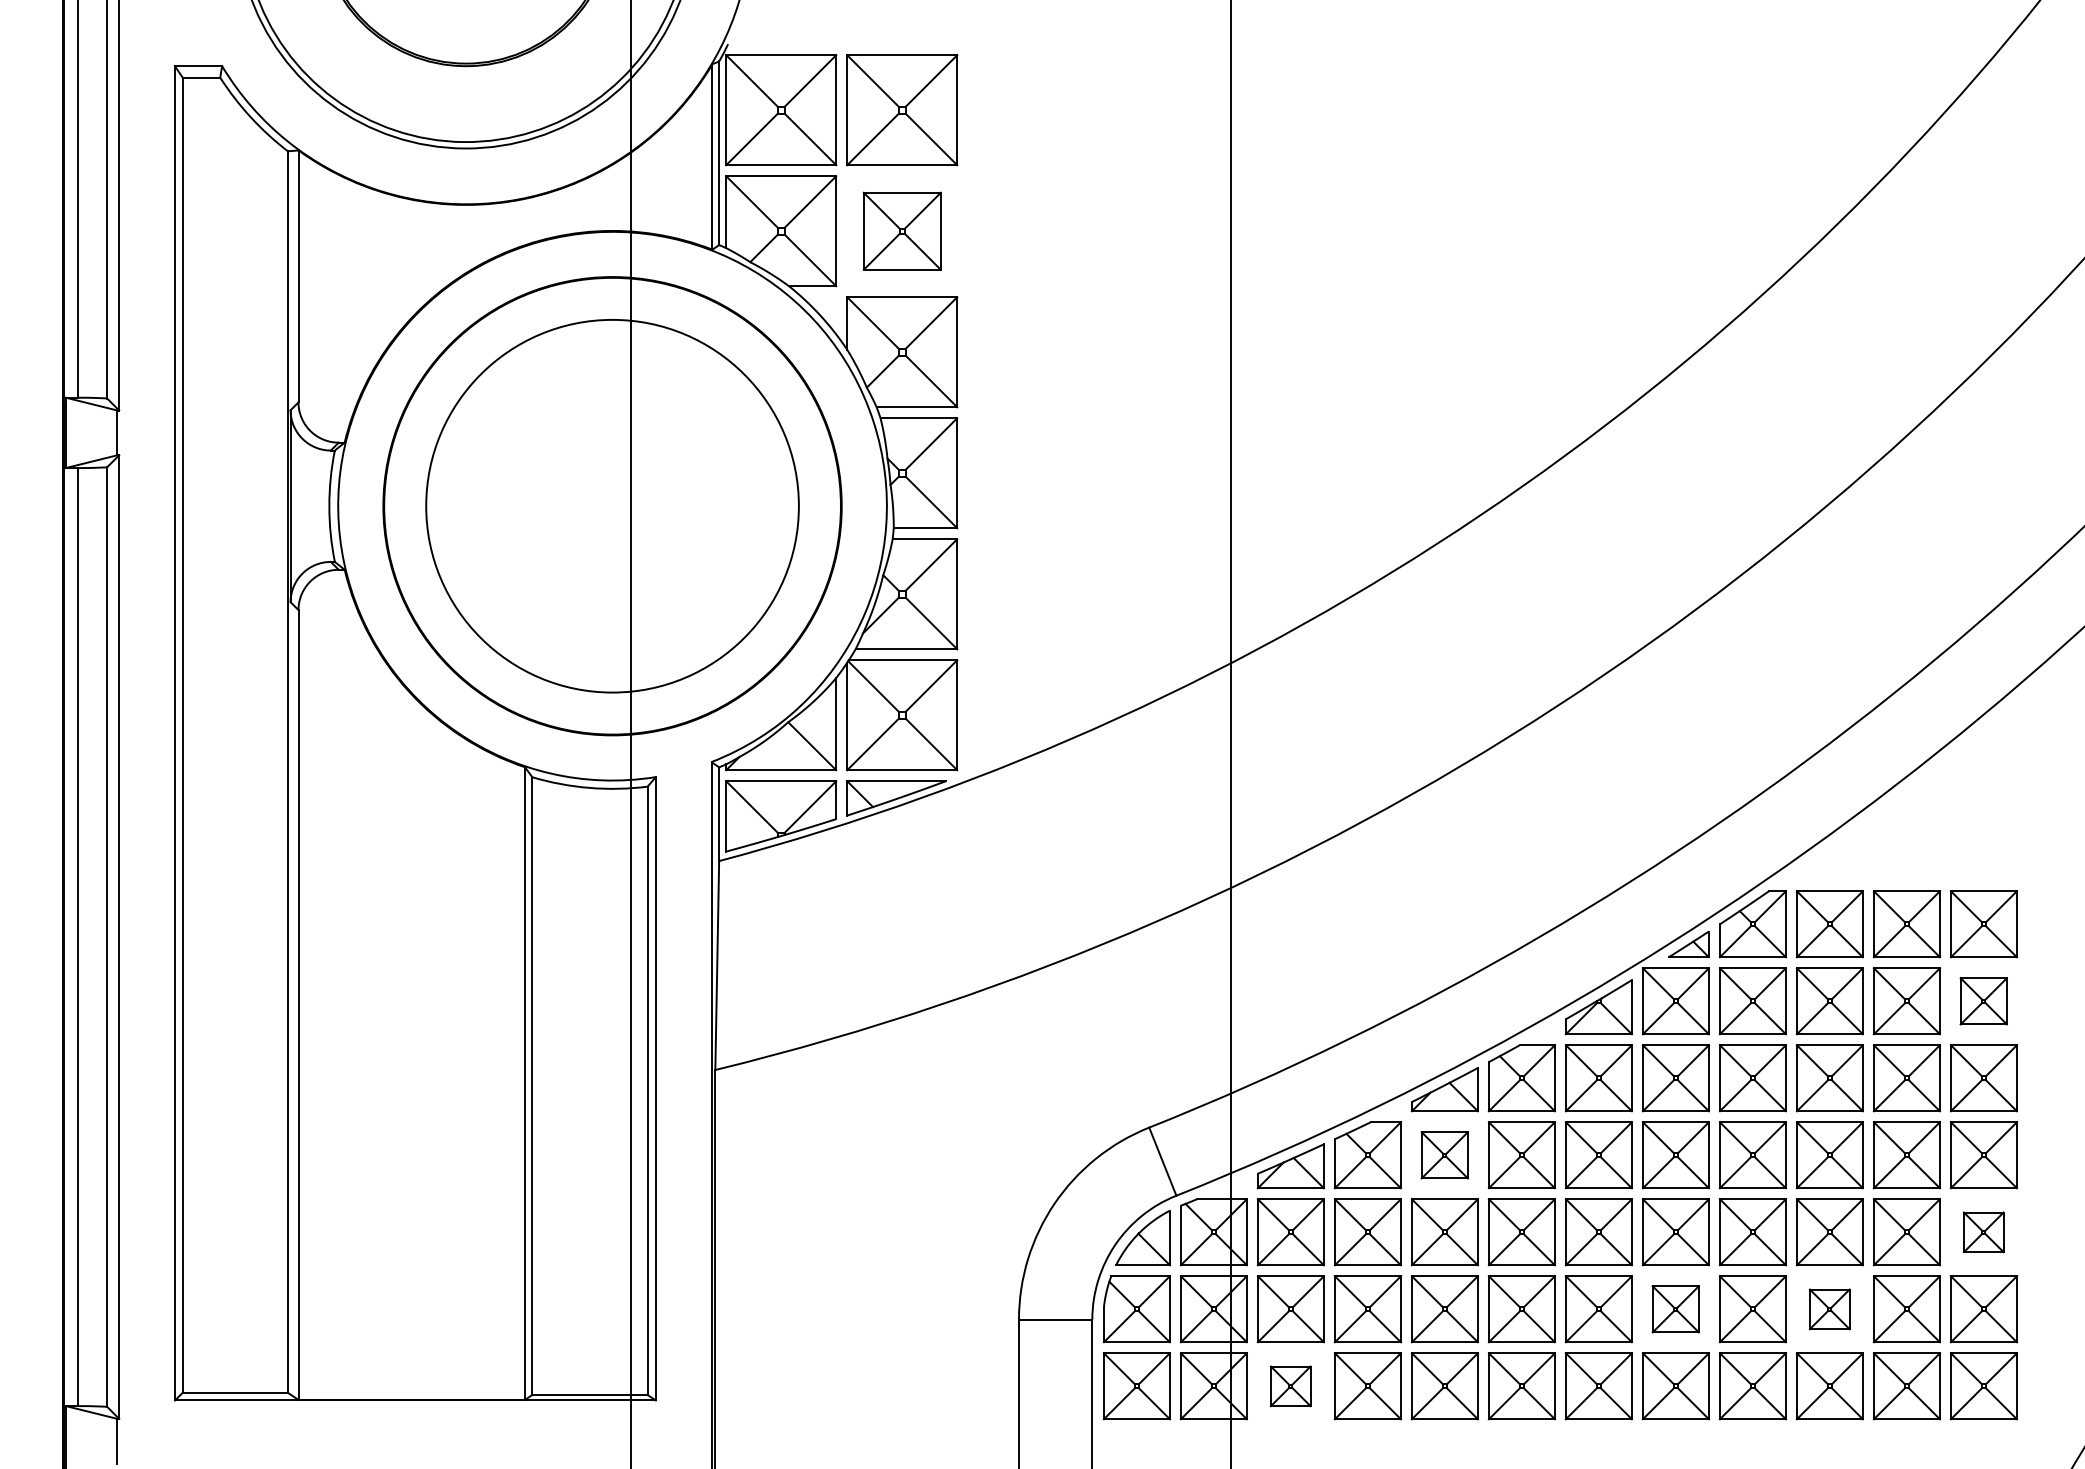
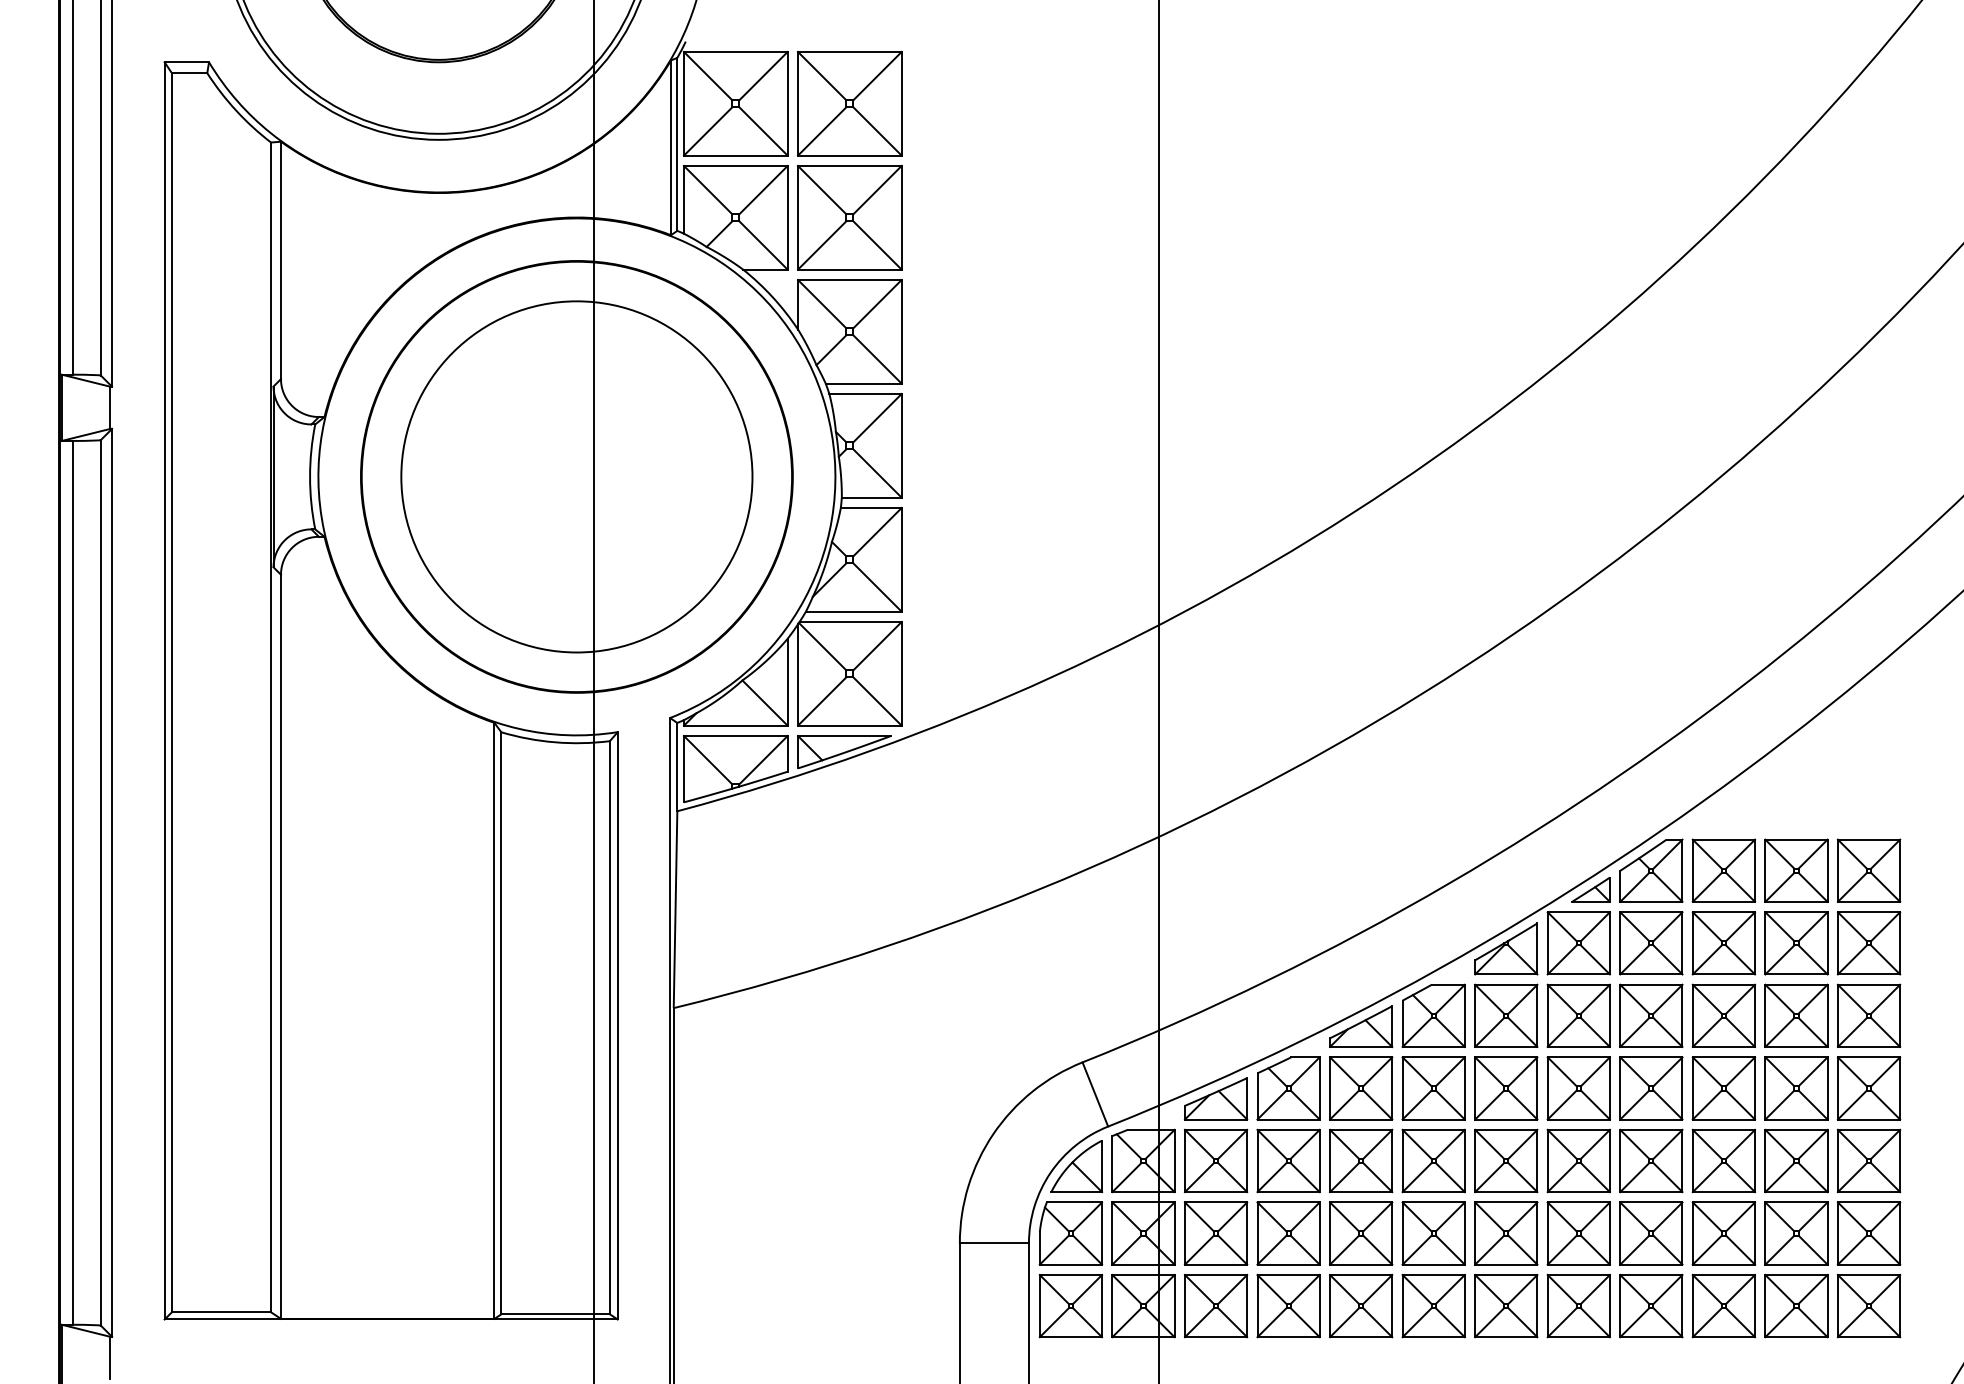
part: (902, 231) -> (850, 218), size x1.43
part: (1983, 1001) -> (1868, 943), size x1.43
part: (1444, 1155) -> (1360, 1088), size x1.43
part: (1983, 1232) -> (1868, 1161), size x1.67
part: (1675, 1309) -> (1578, 1233), size x1.43
part: (1829, 1309) -> (1723, 1233), size x1.67
part: (1290, 1386) -> (1215, 1306), size x1.67

